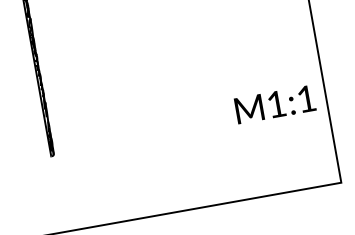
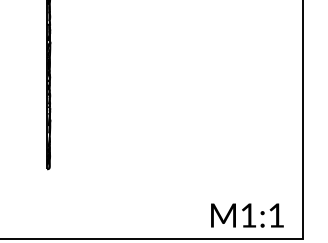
text: (275, 104) -> (247, 215), moved

